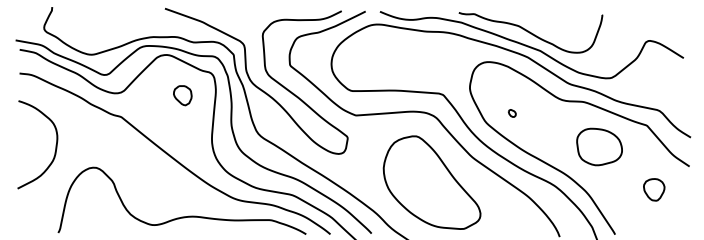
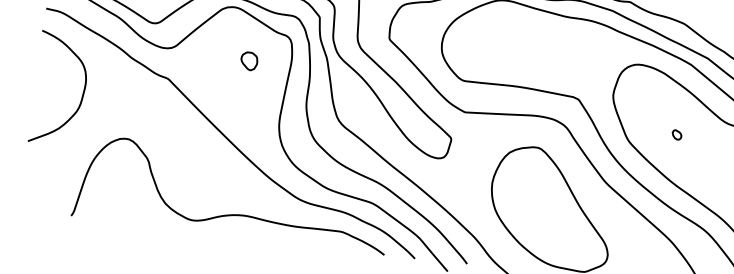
part: (182, 95) -> (248, 60), size x0.71
part: (512, 113) -> (677, 135), moved
curve: (55, 144) -> (82, 91), moved

